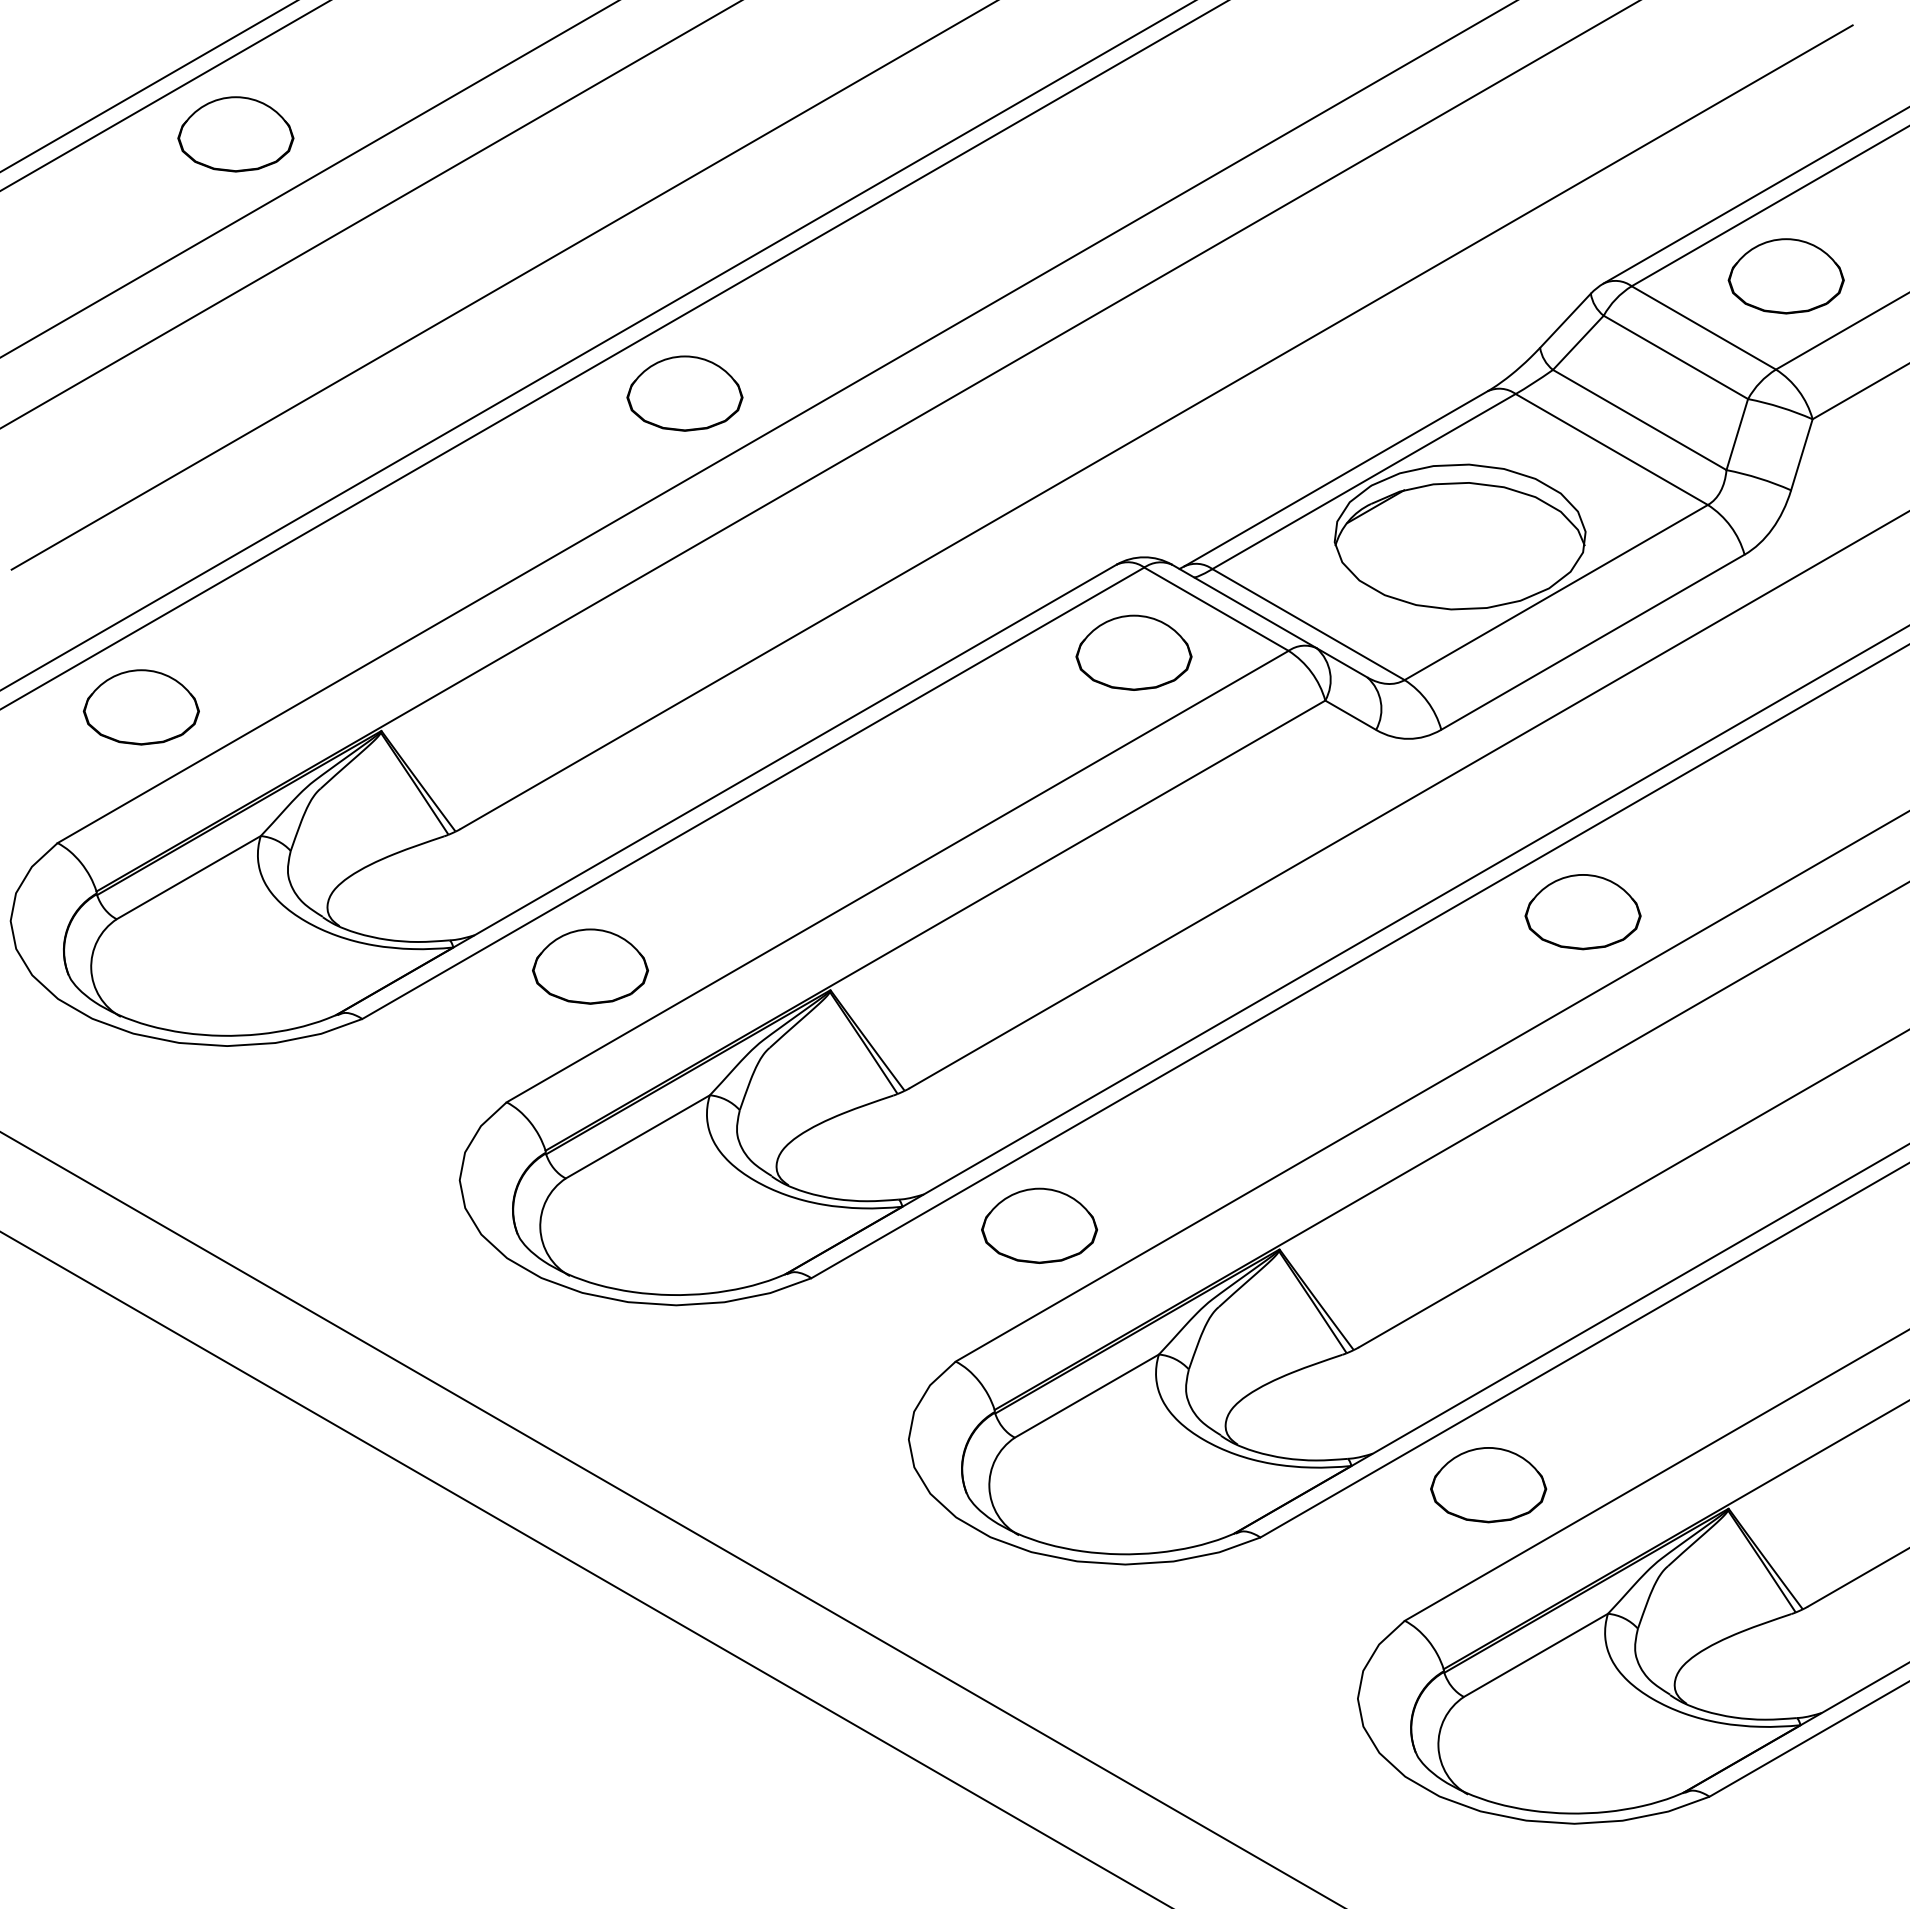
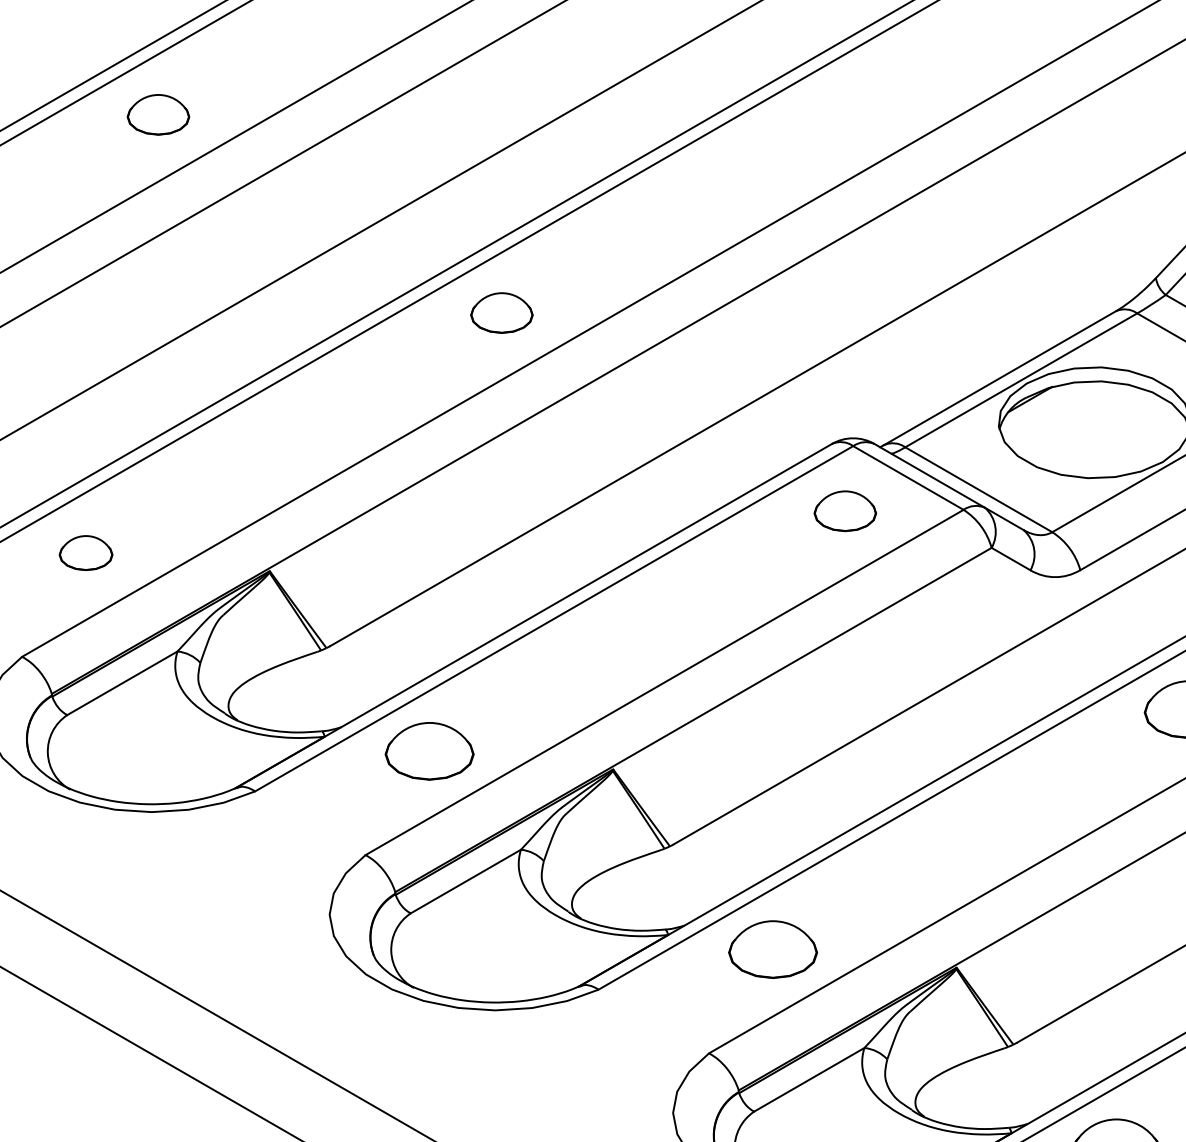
part: (235, 134) -> (158, 114), size x0.7
part: (684, 393) -> (501, 313), size x0.7
part: (1133, 652) -> (844, 511), size x0.7
part: (140, 707) -> (85, 553), size x0.6

